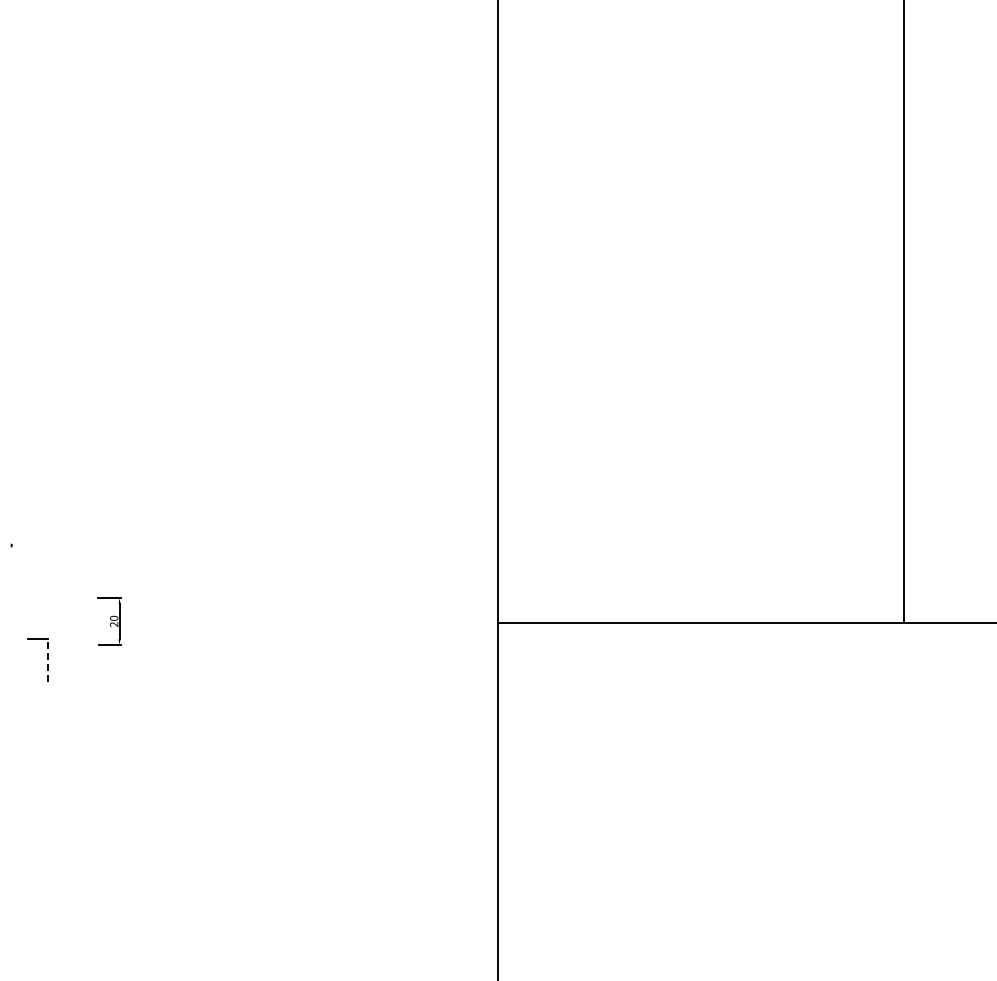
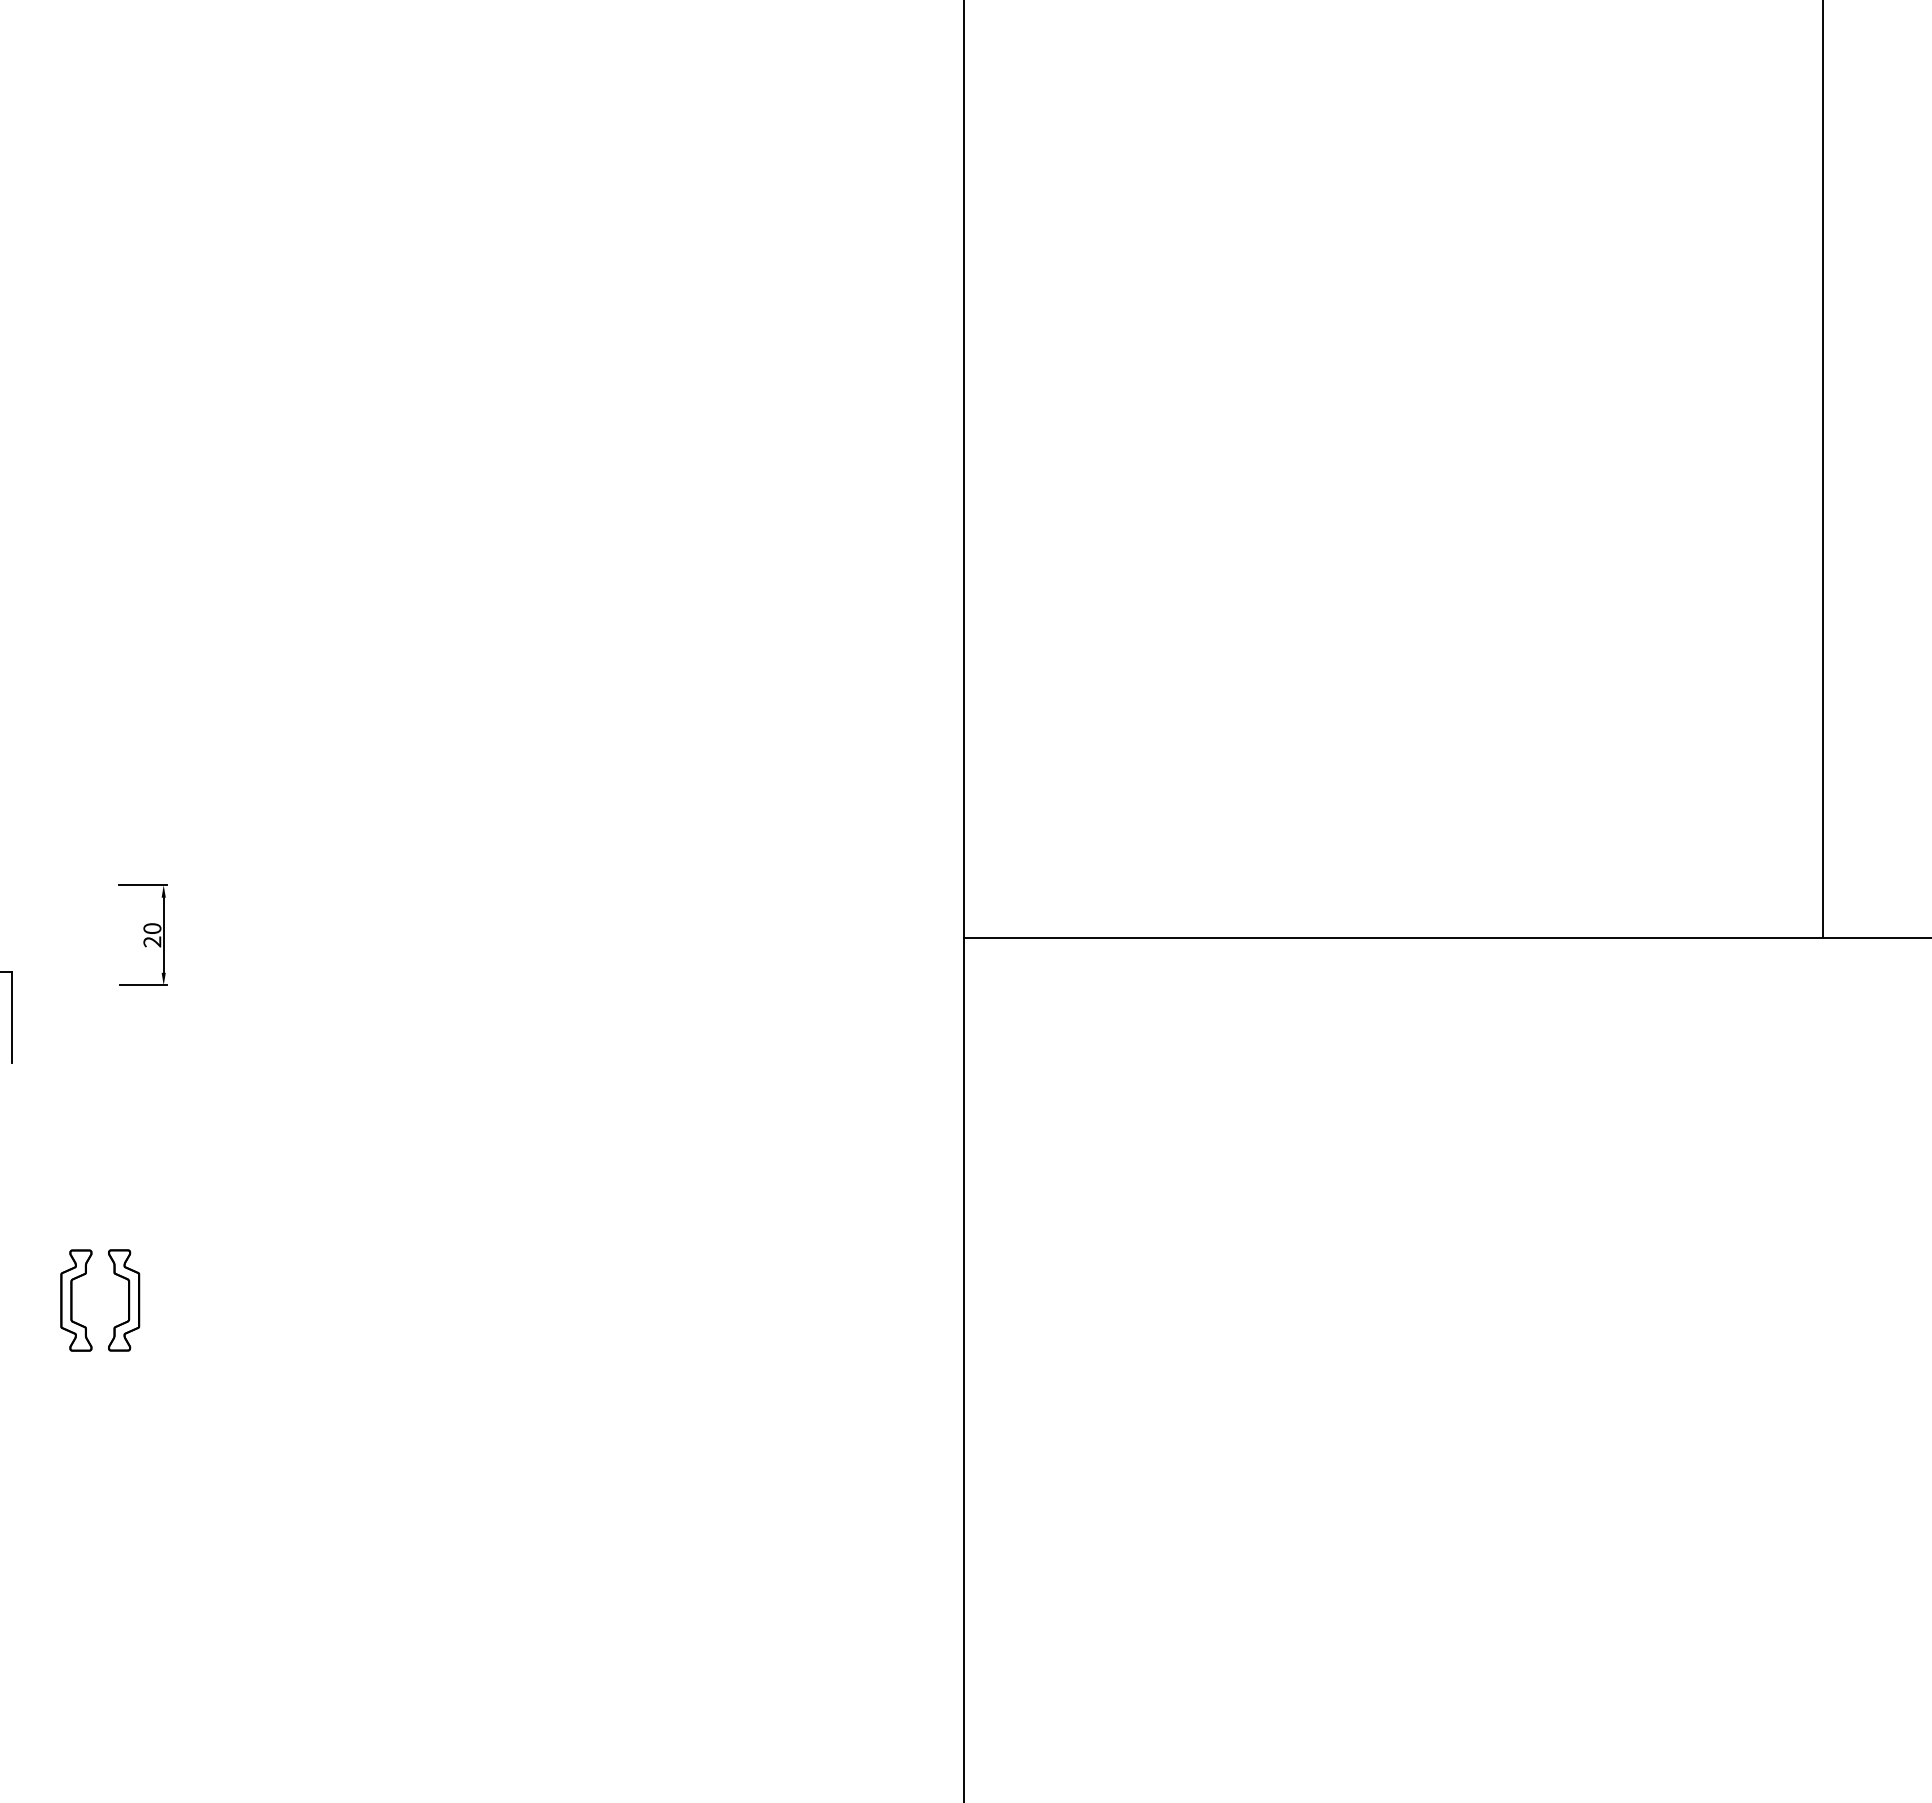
line: (47, 660) -> (11, 1017), dashed -> solid
part: (83, 782) -> (87, 1275), added

